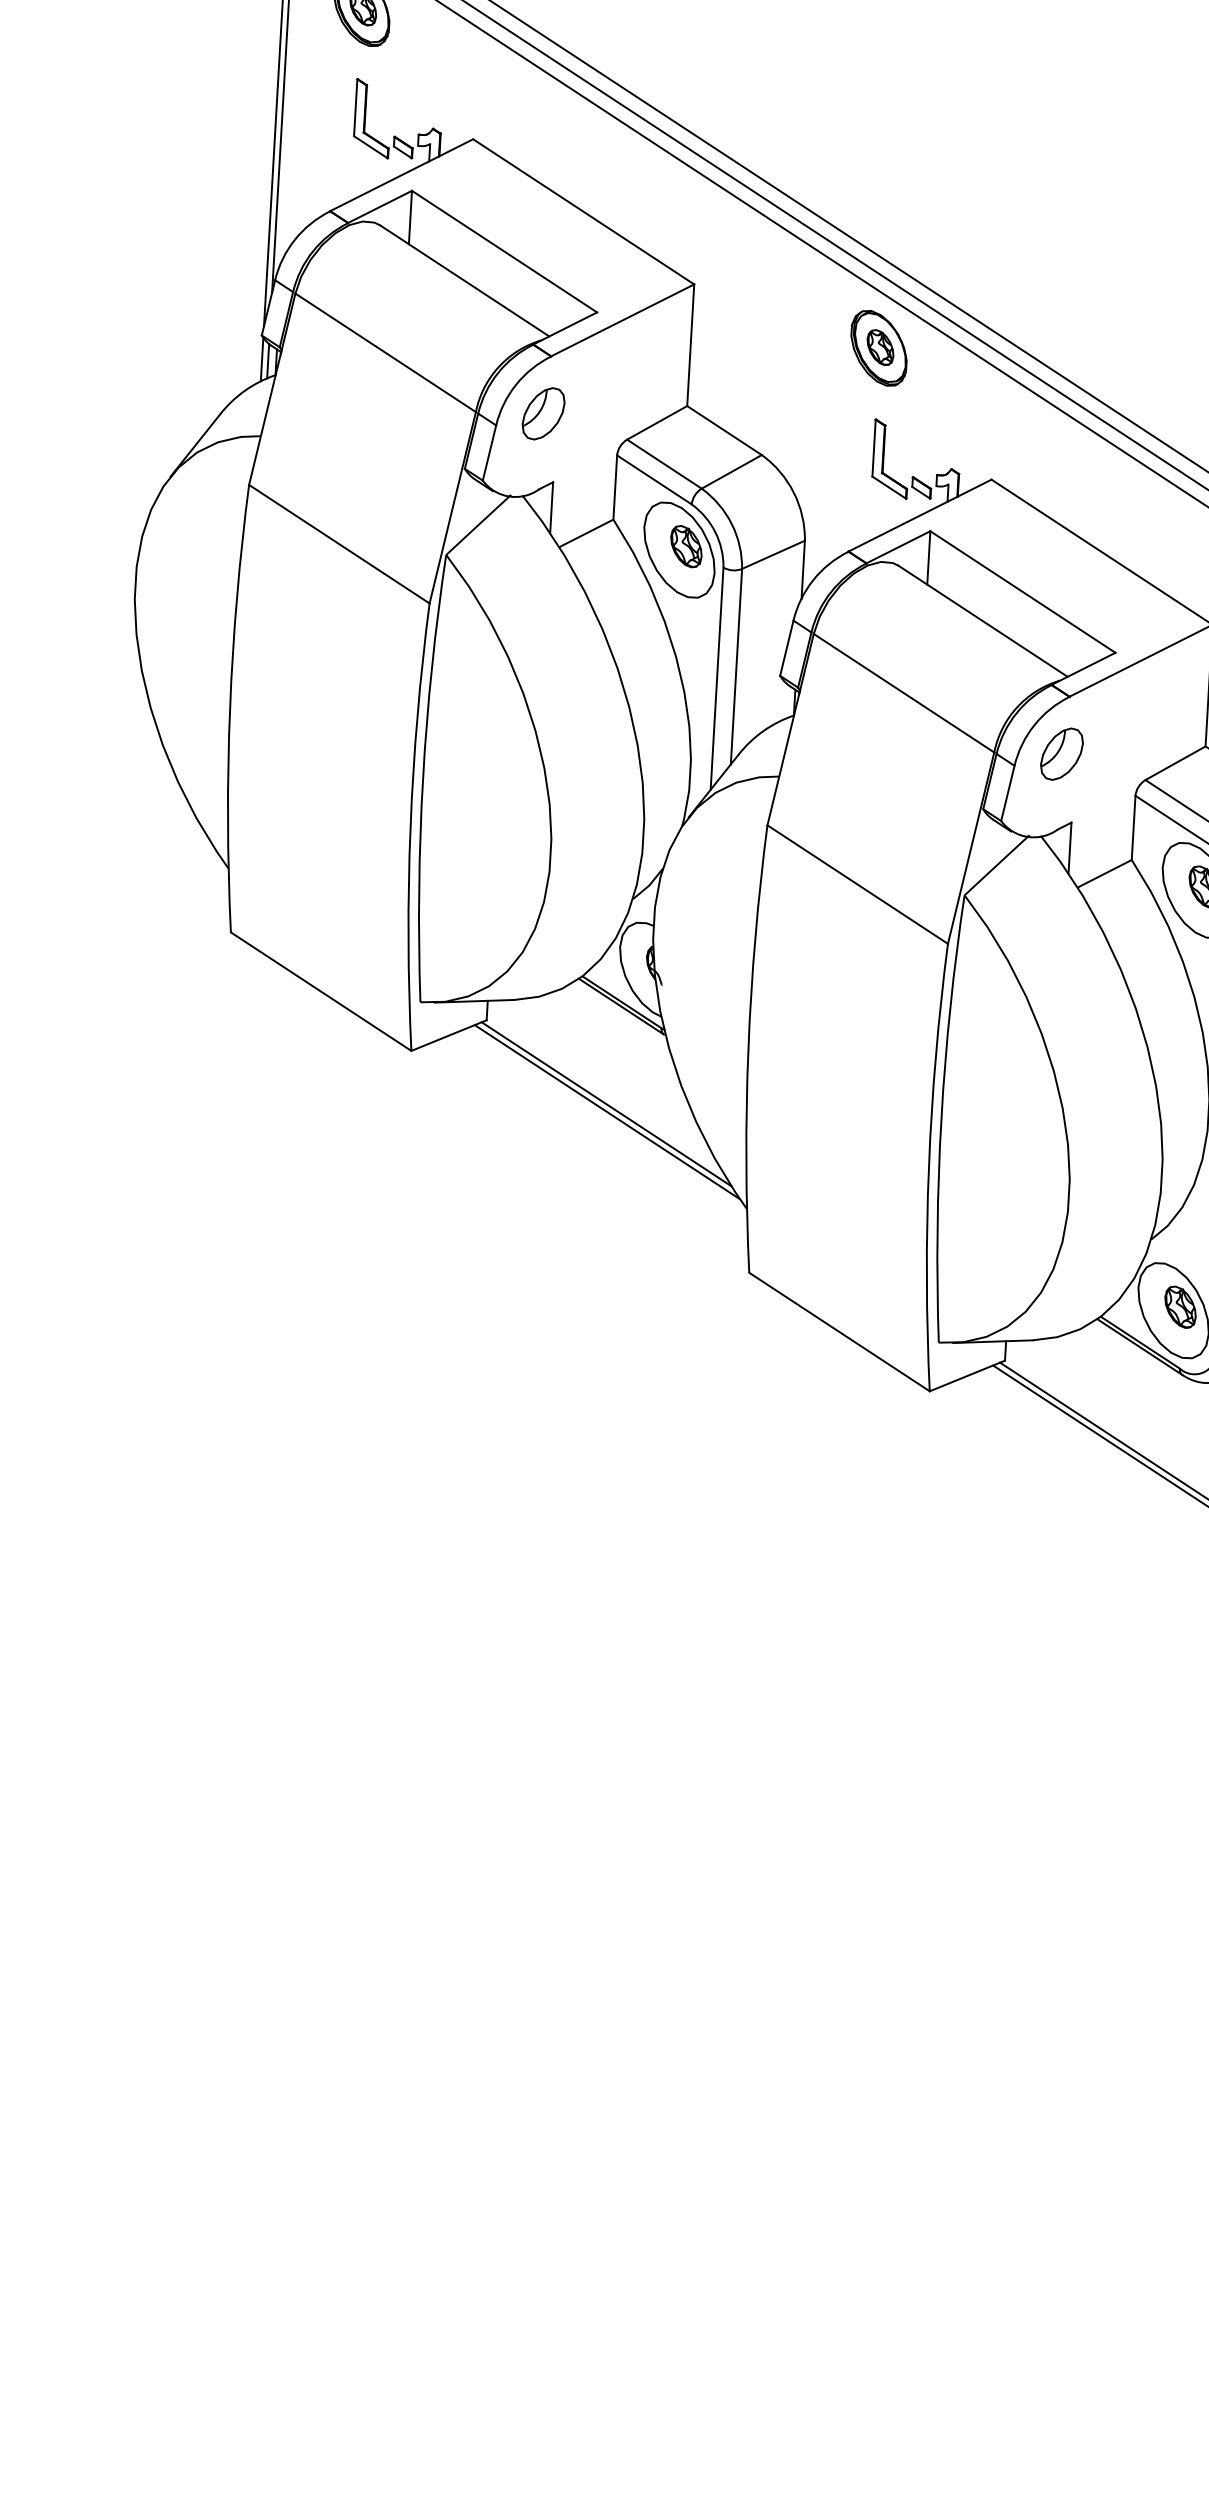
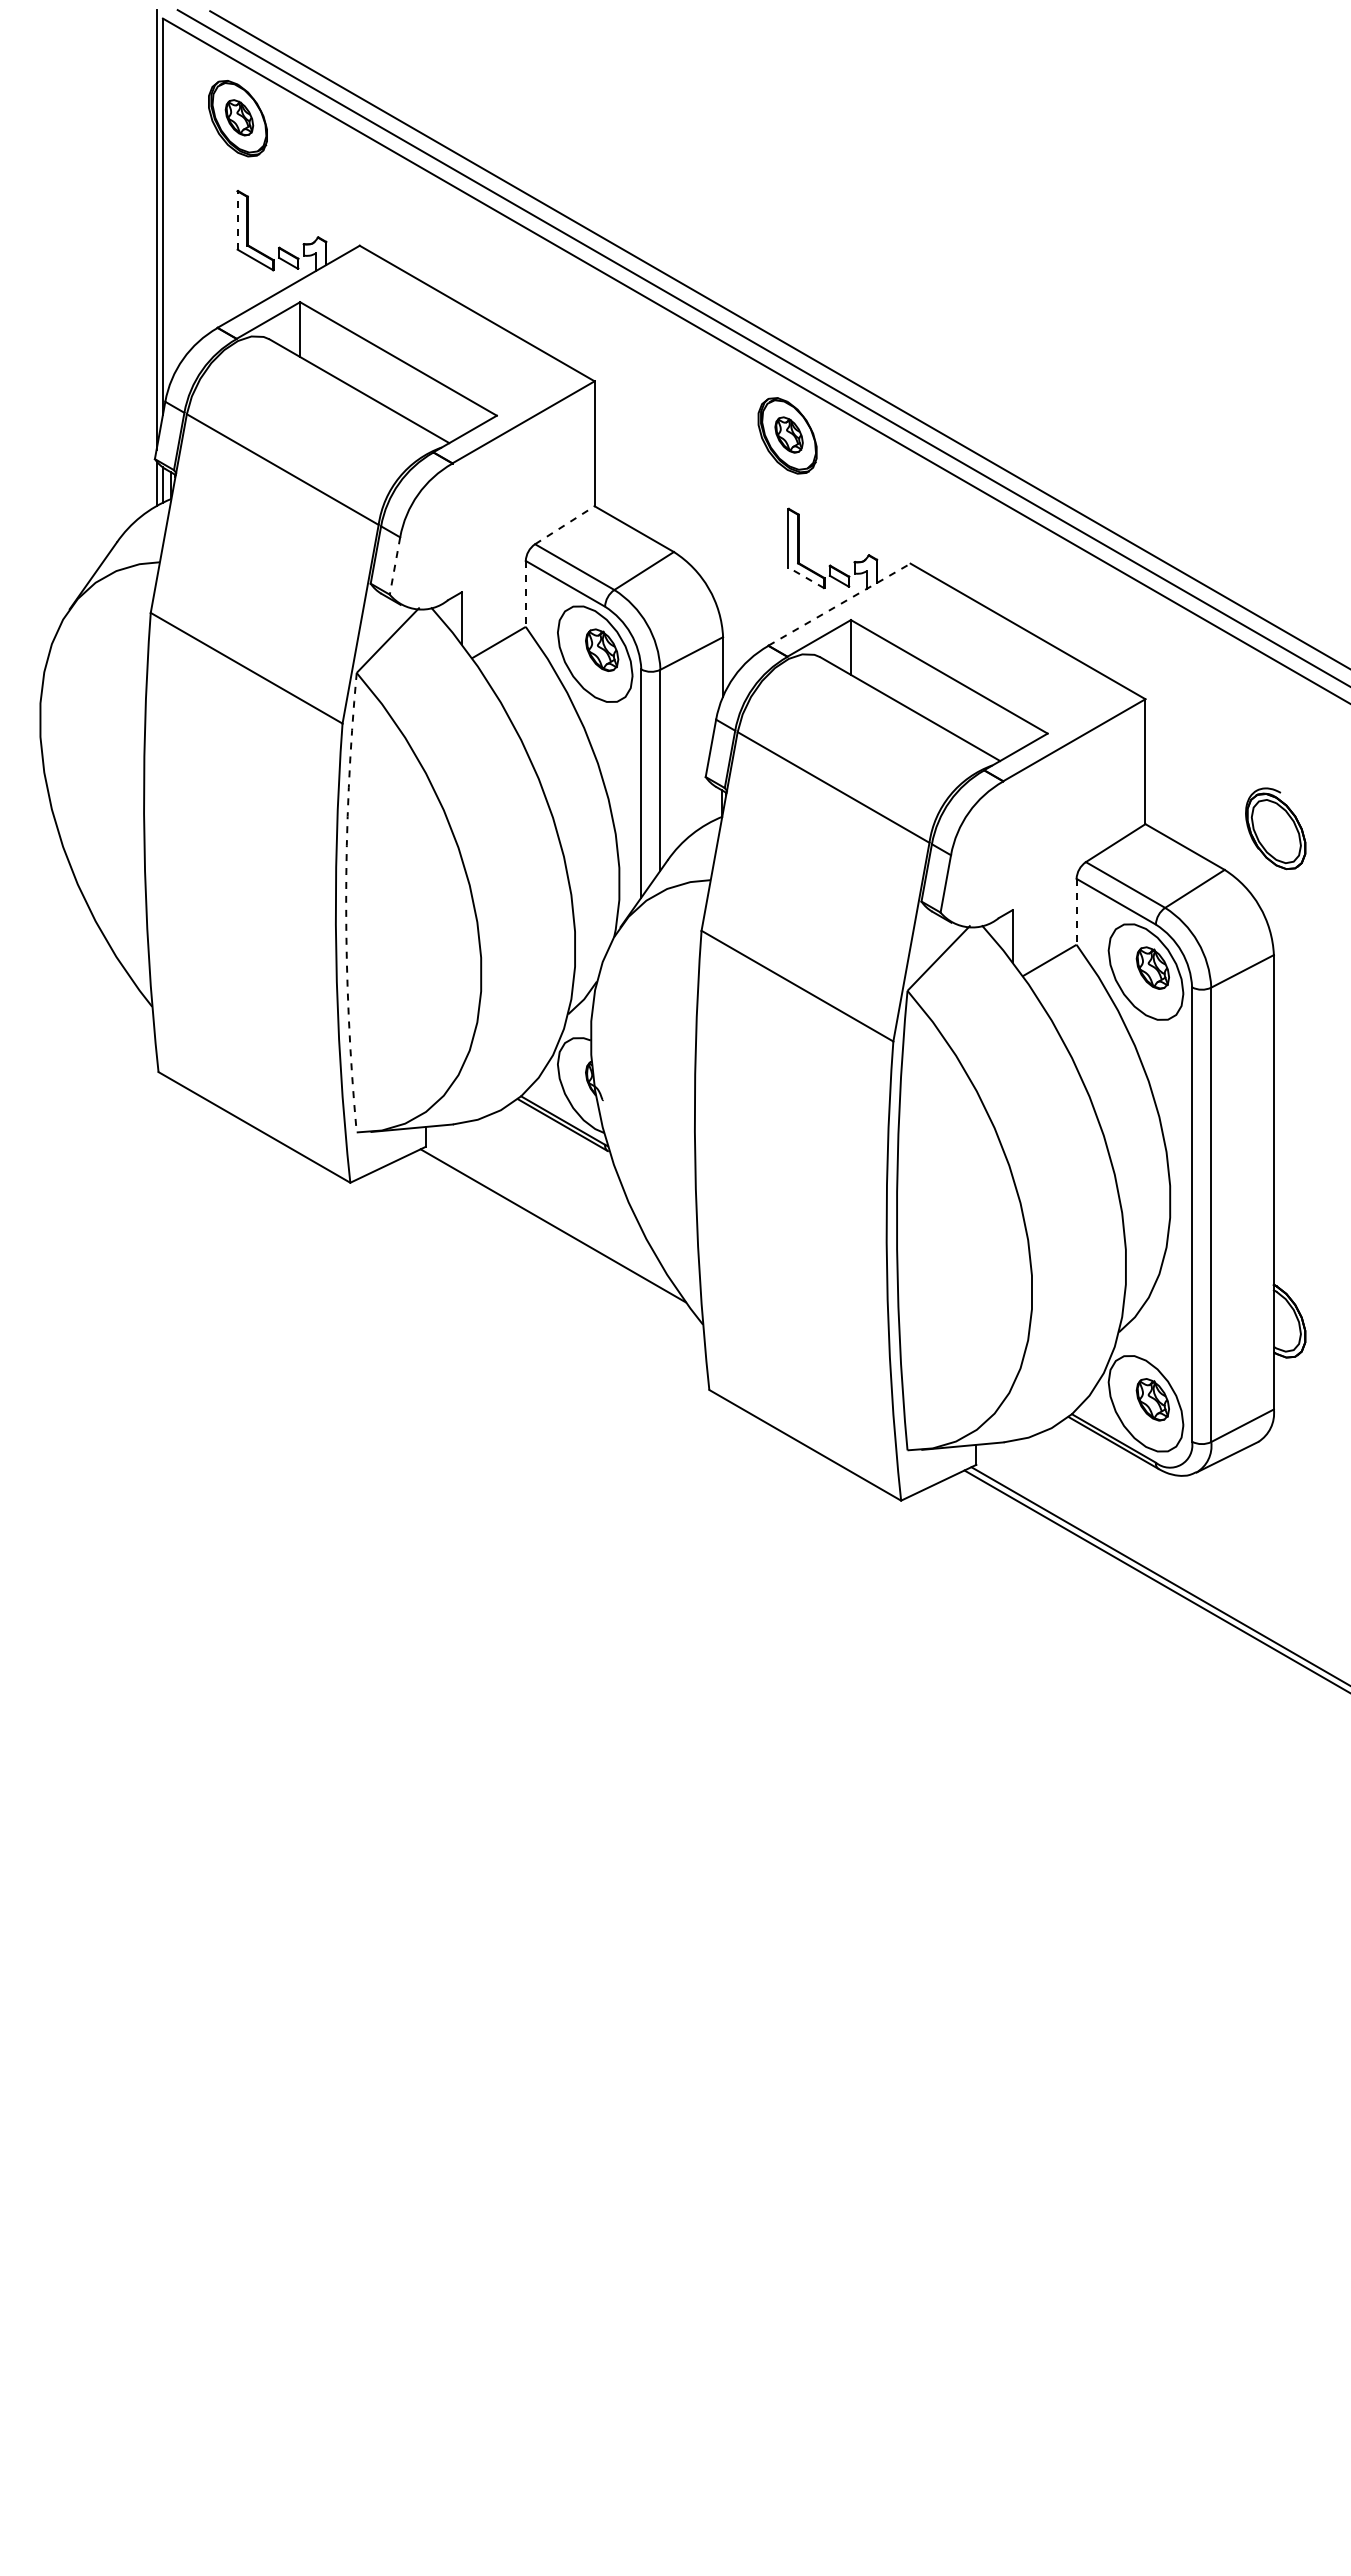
line: (355, 107) -> (237, 220), solid -> dashed
part: (543, 413) -> (447, 522), removed
line: (657, 422) -> (565, 524), solid -> dashed
line: (488, 453) -> (394, 566), solid -> dashed
line: (615, 487) -> (525, 593), solid -> dashed
line: (889, 487) -> (806, 577), solid -> dashed
line: (920, 515) -> (839, 604), solid -> dashed
part: (1061, 754) -> (998, 840), removed
arc: (423, 777) -> (346, 902), solid -> dashed
line: (1133, 827) -> (1076, 911), solid -> dashed
line: (607, 1111) -> (554, 1233), removed

